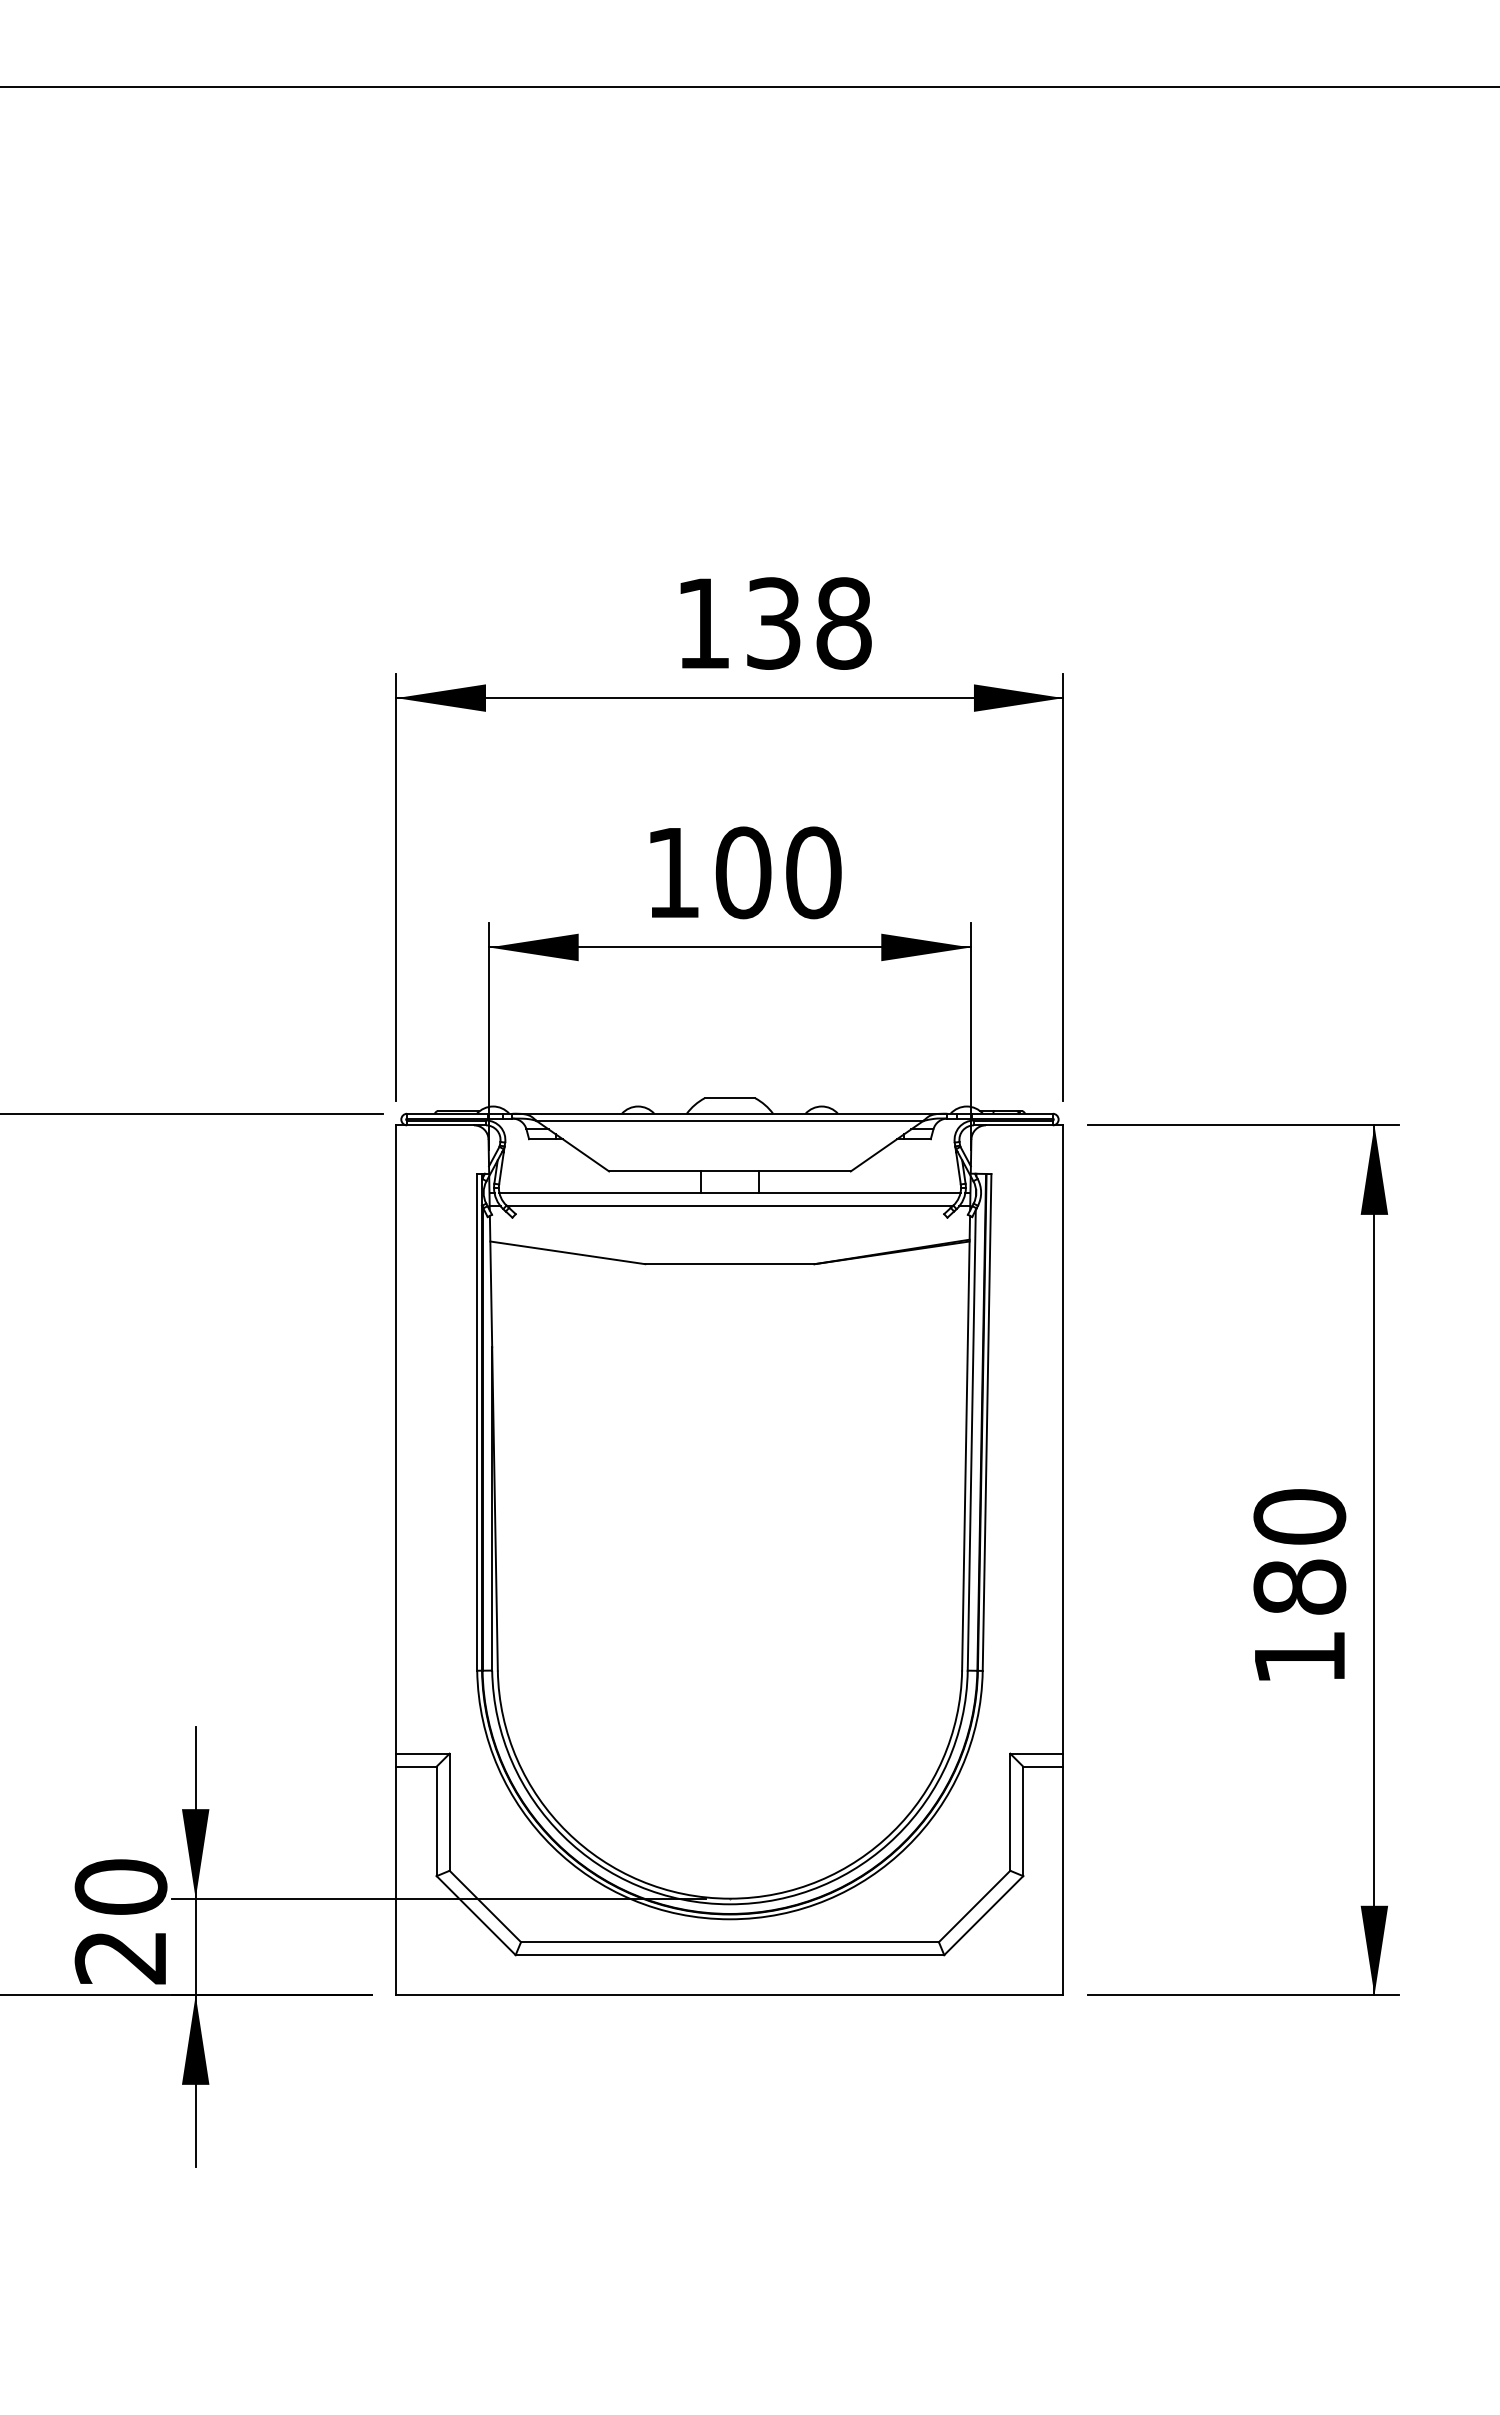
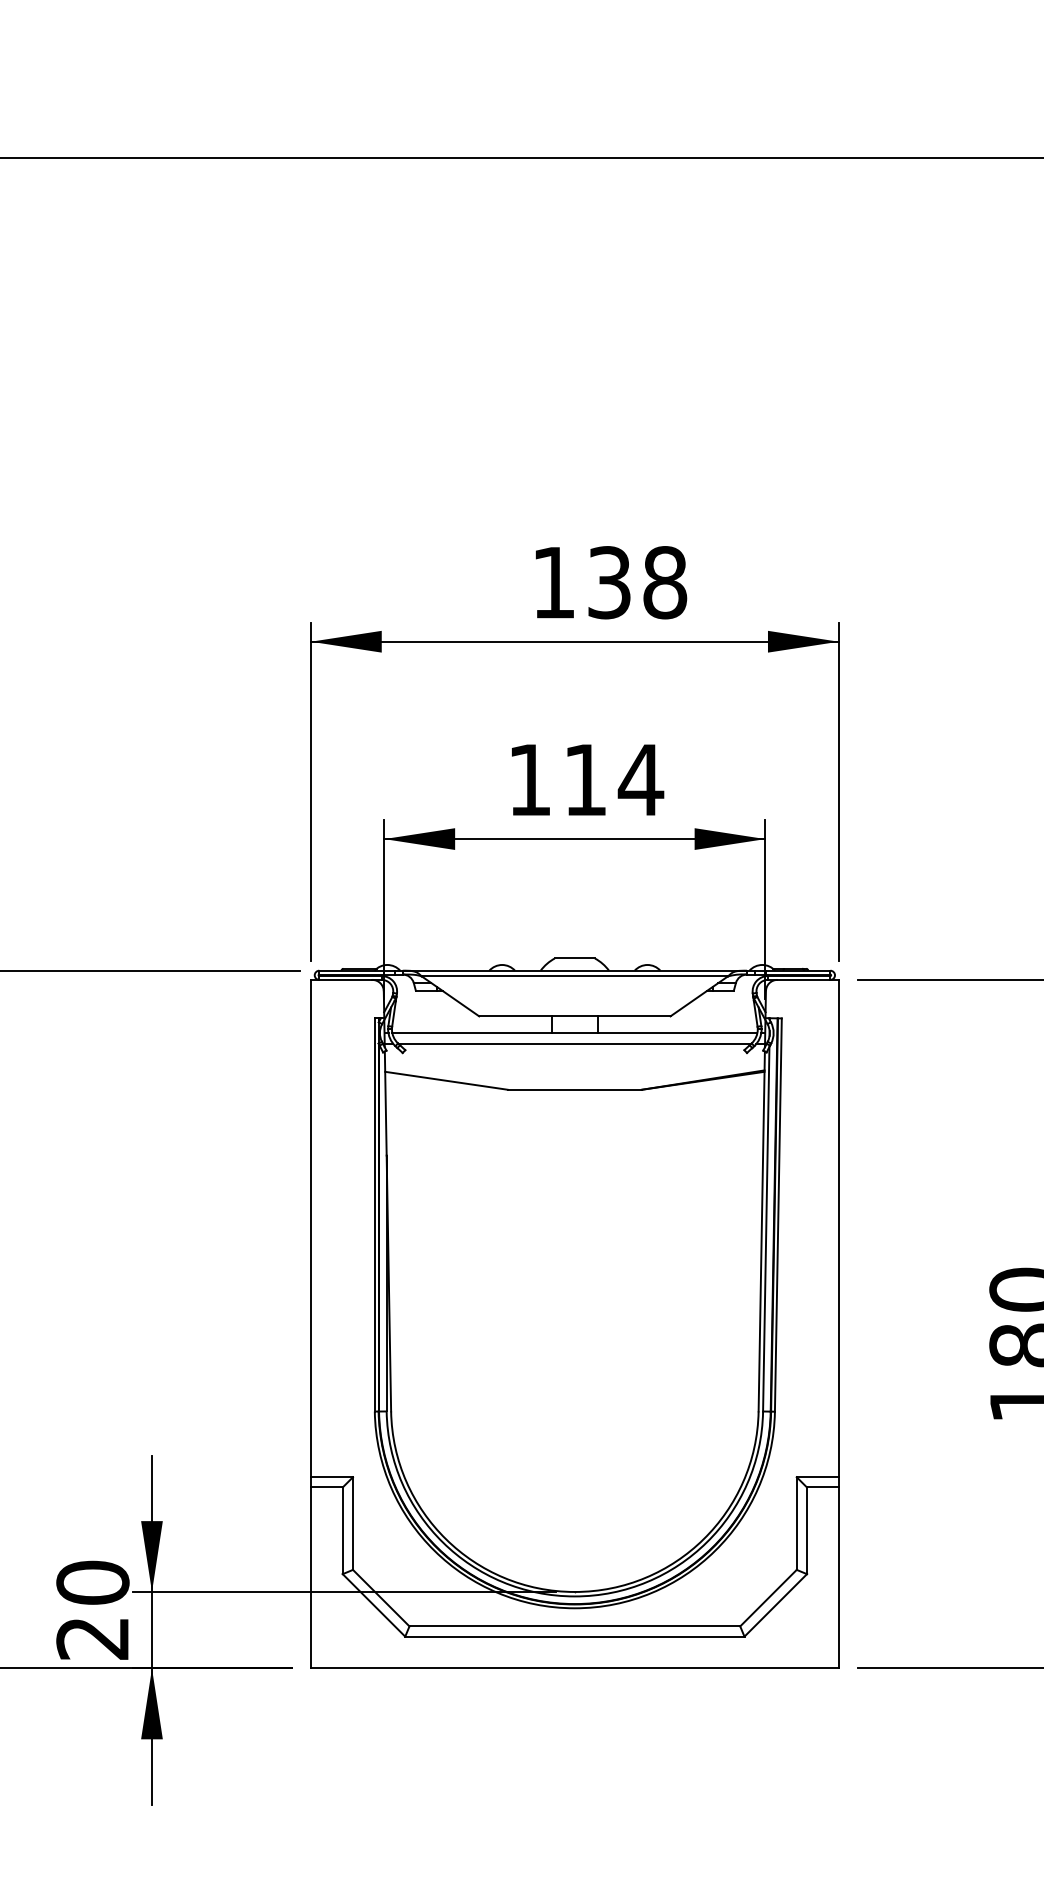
text: (778, 872) -> (613, 779), 100 -> 114

